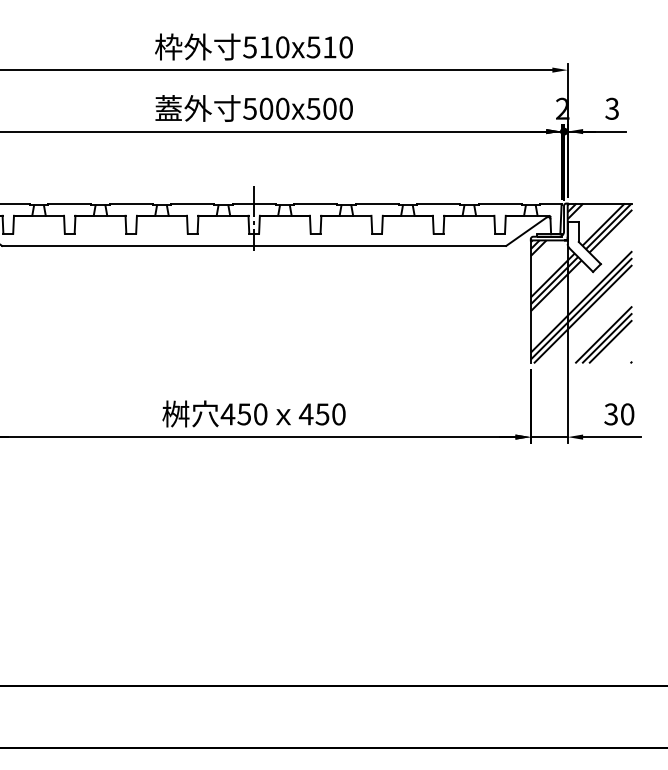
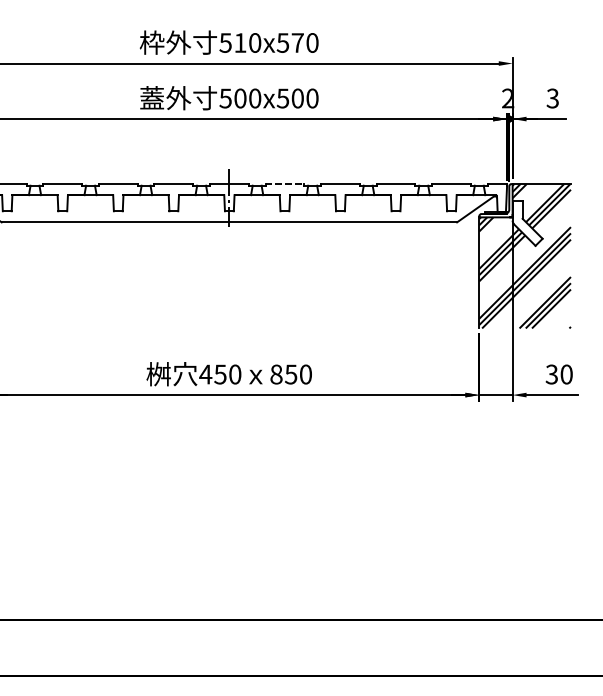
text: (329, 47) -> (297, 43), 510x510 -> 510x570
line: (315, 203) -> (284, 184), solid -> dashed
text: (305, 414) -> (275, 374), 450 -> 850

